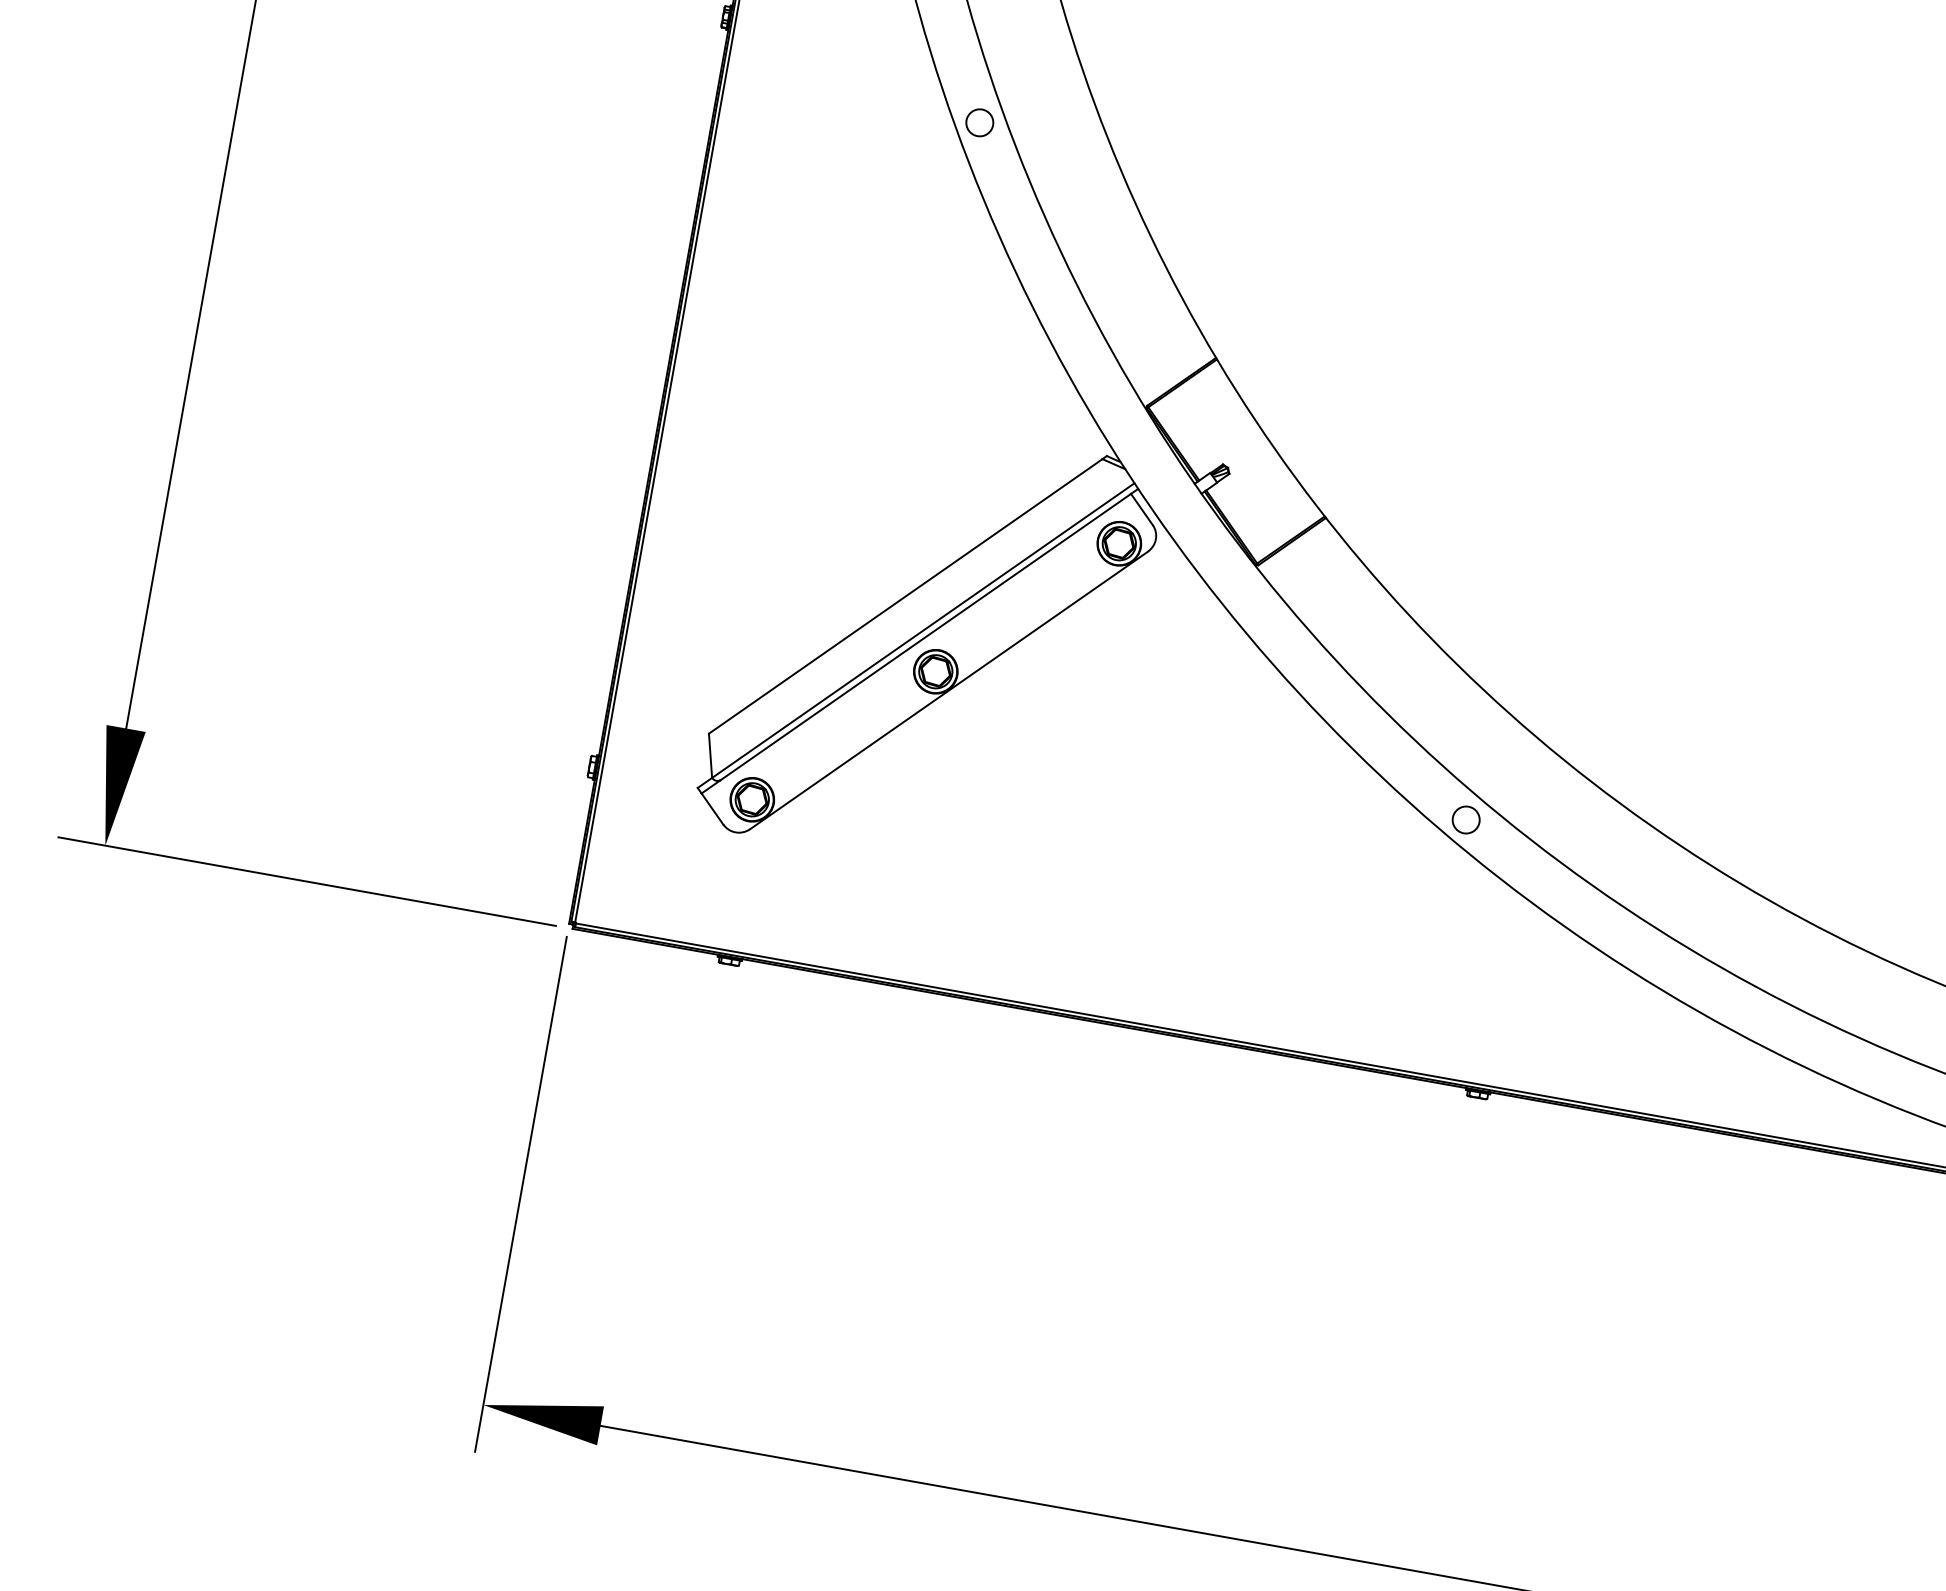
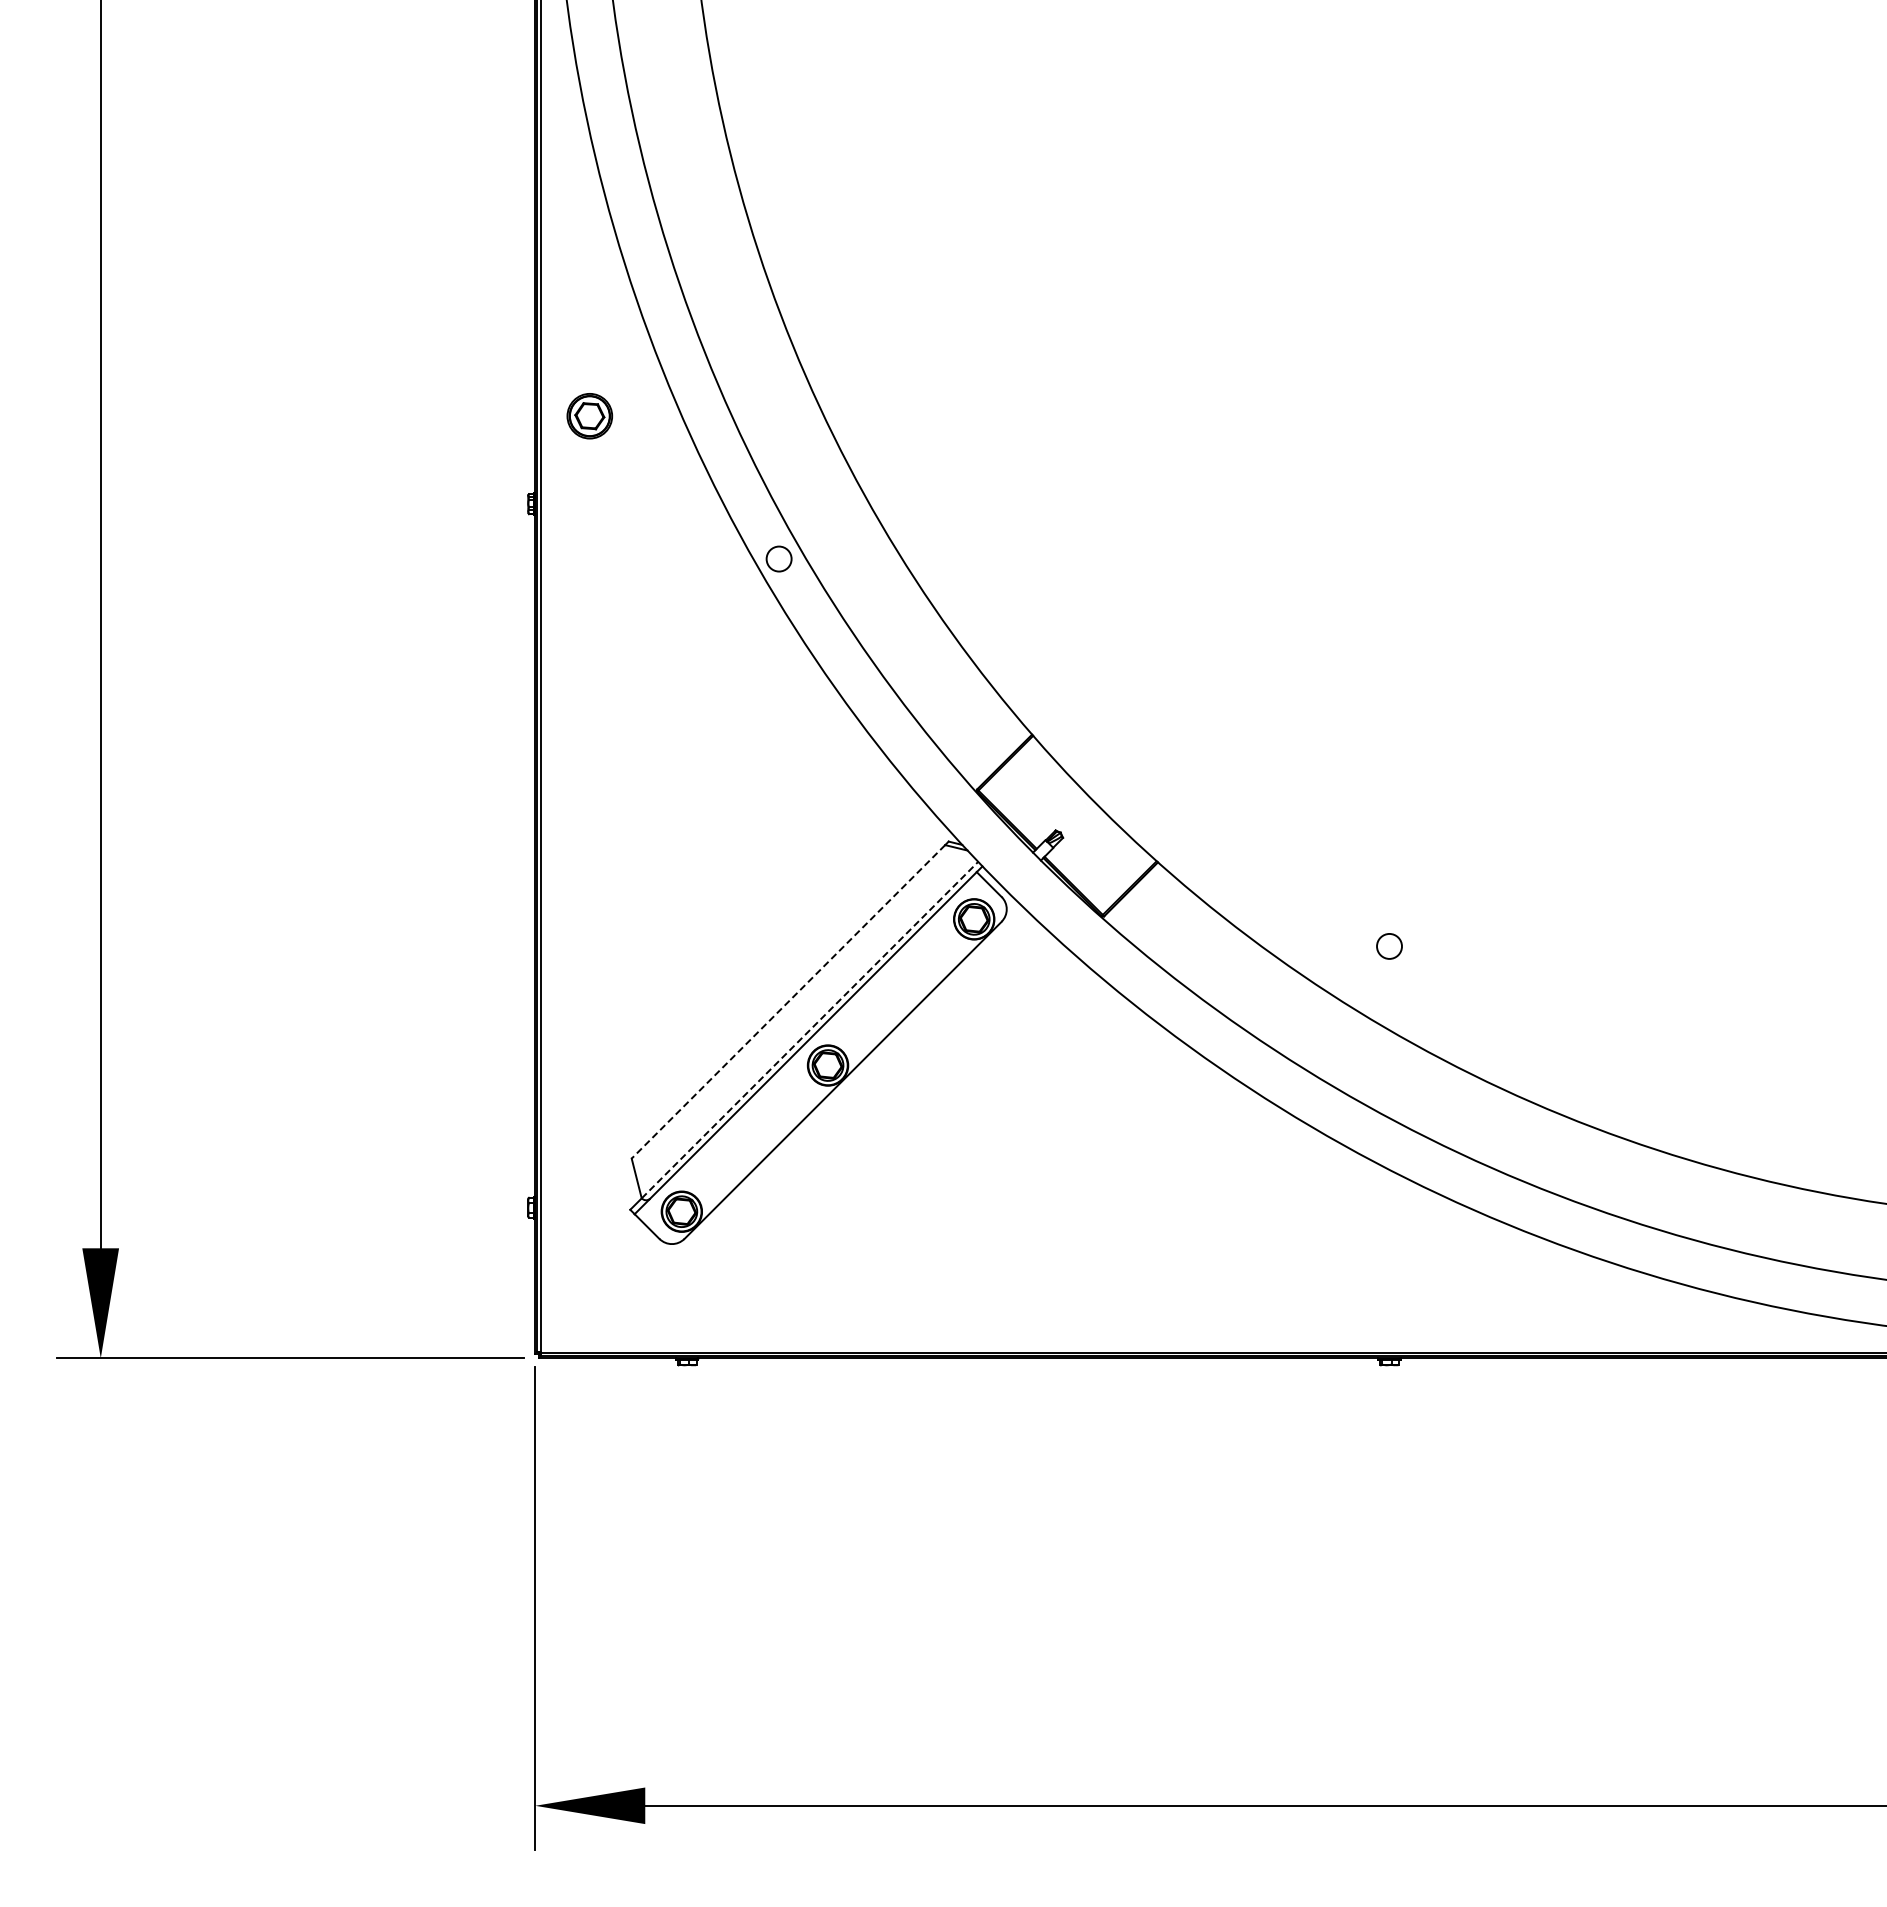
line: (905, 596) -> (788, 1001), solid -> dashed
line: (923, 631) -> (810, 1030), solid -> dashed
circle: (1466, 820) -> (1389, 946), moved

